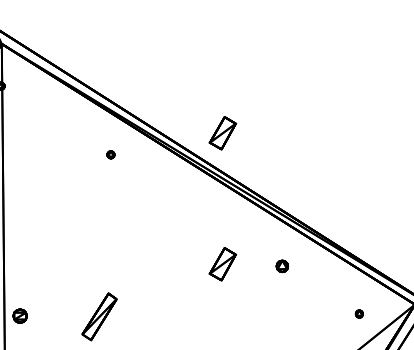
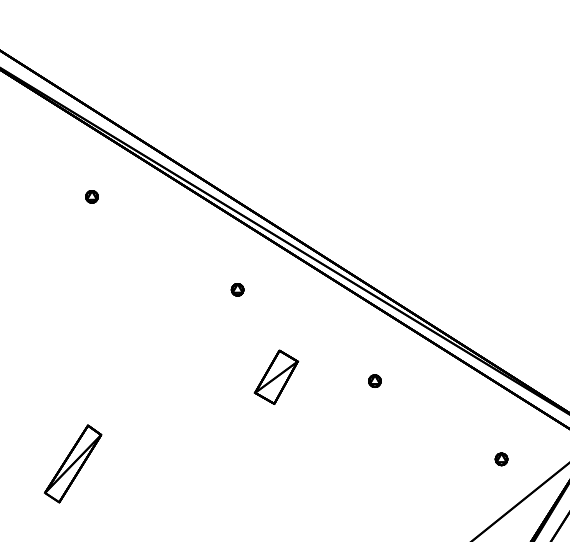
part: (222, 133) -> (275, 161), removed
part: (198, 210) -> (236, 288), added
part: (282, 266) -> (374, 380), size x0.62

